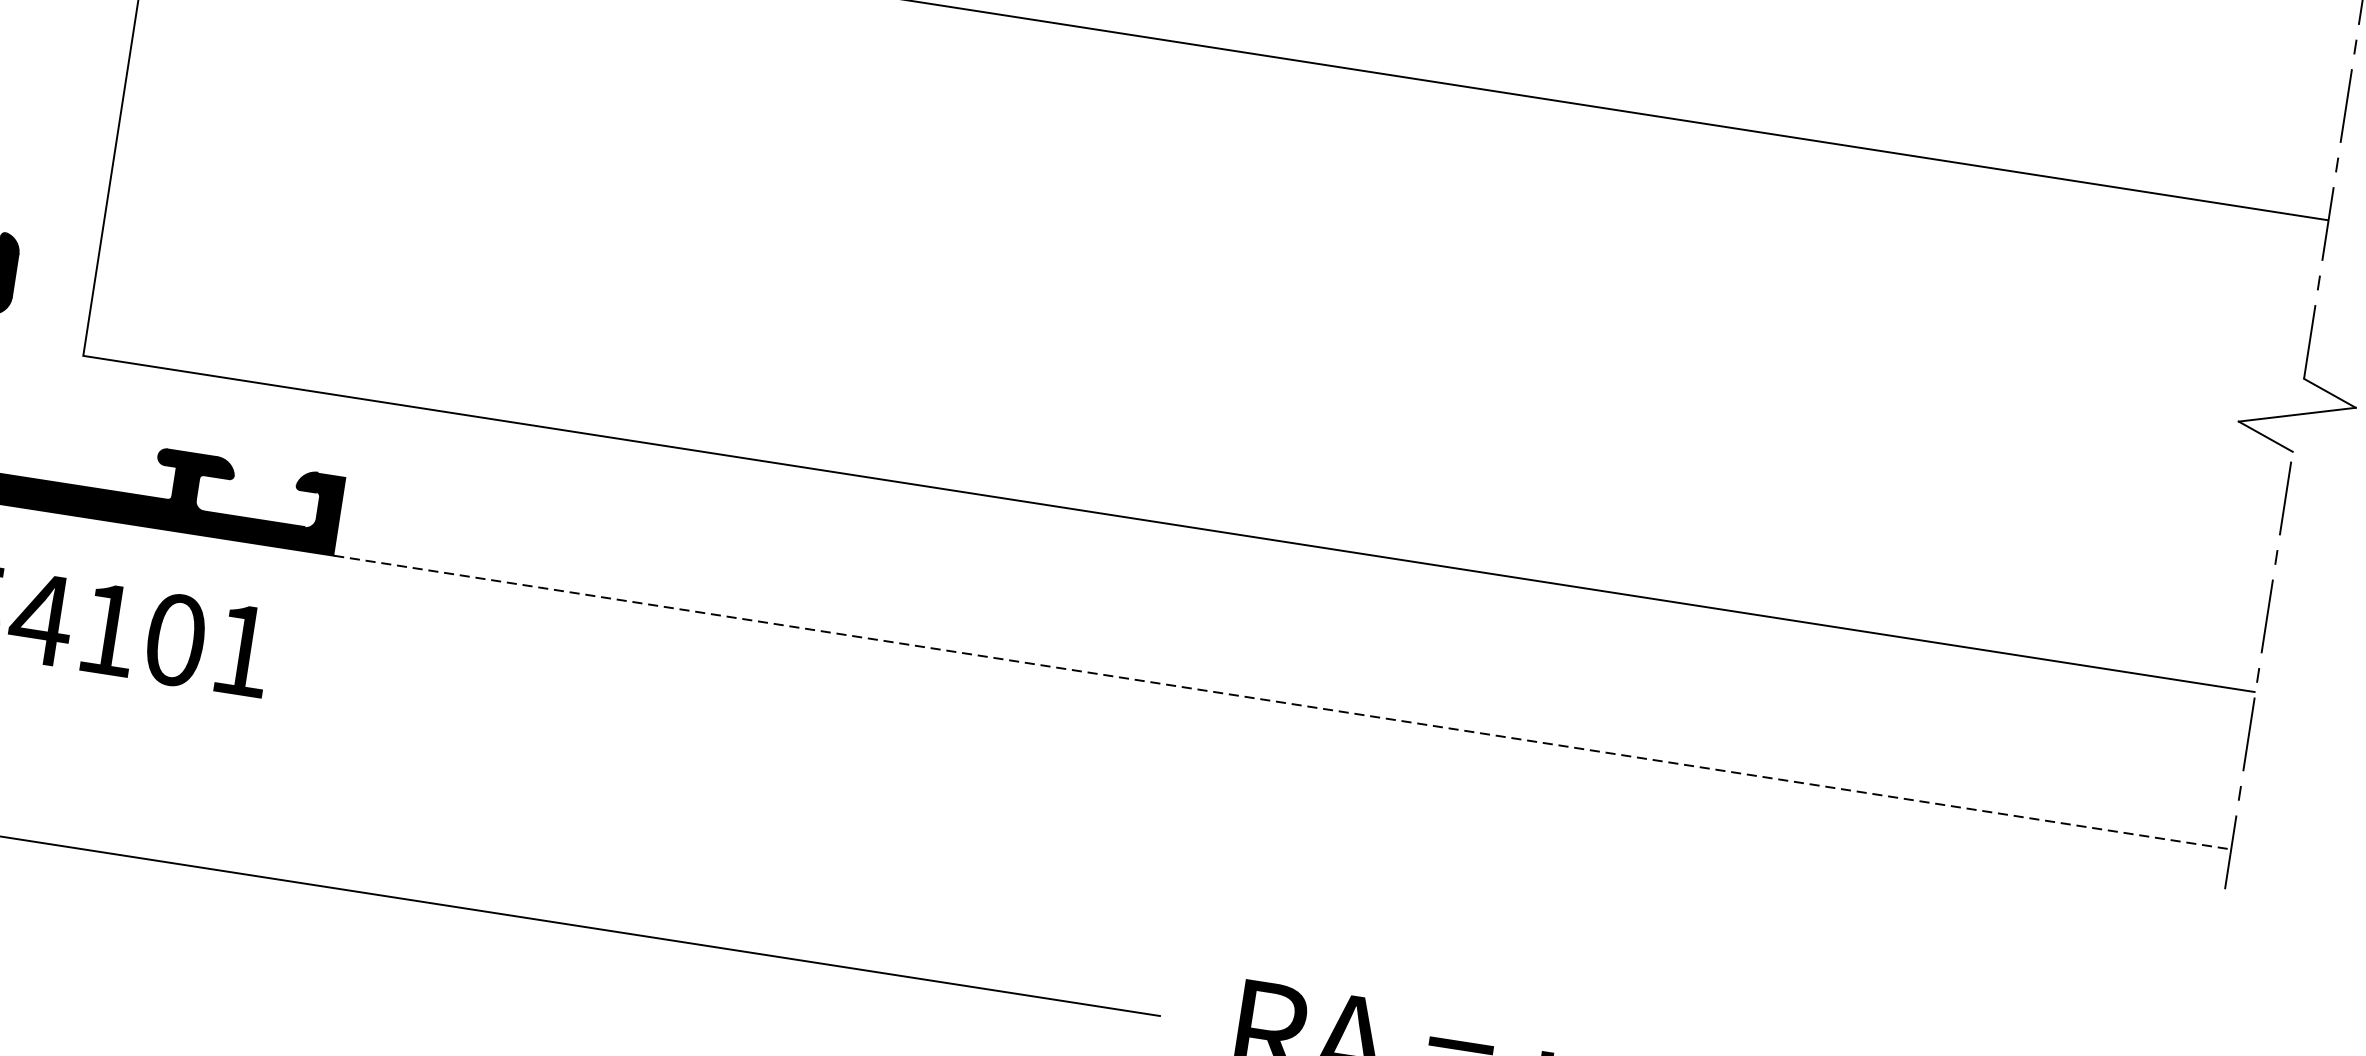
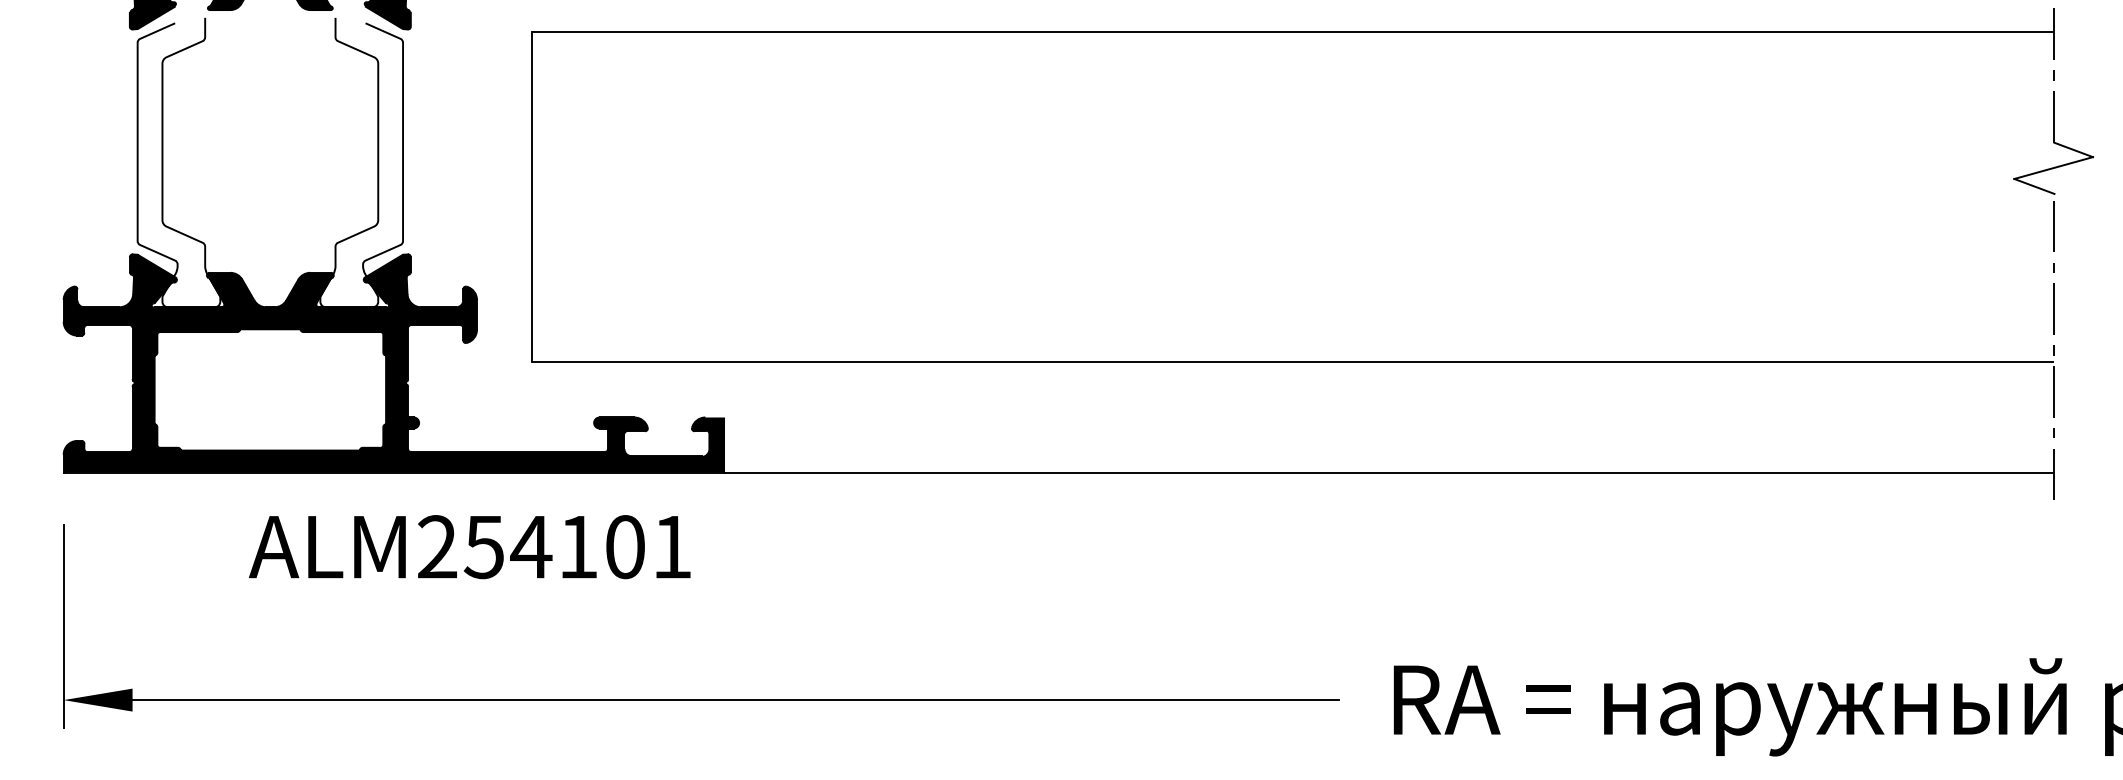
line: (1282, 702) -> (1389, 472), dashed -> solid

